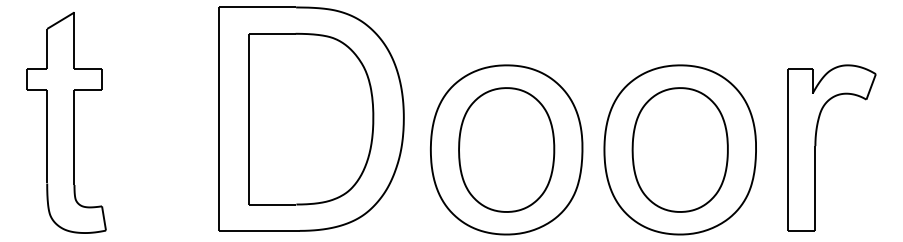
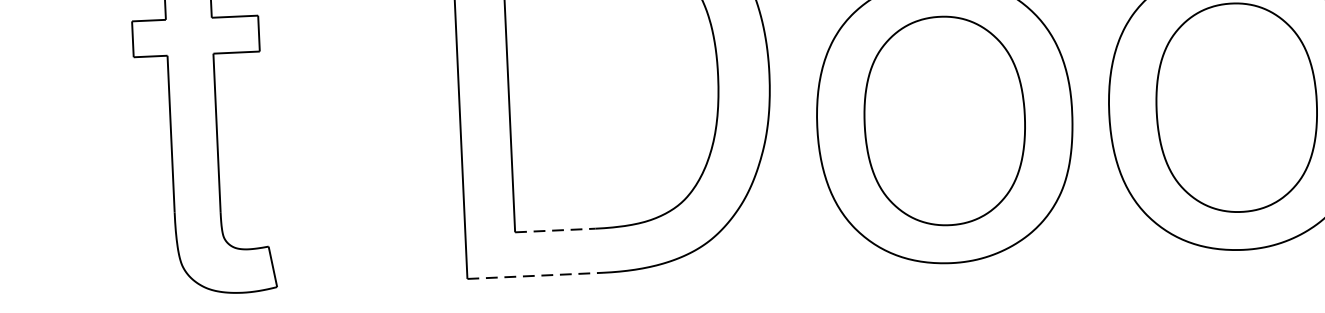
line: (272, 204) -> (555, 230), solid -> dashed
line: (259, 230) -> (535, 275), solid -> dashed

